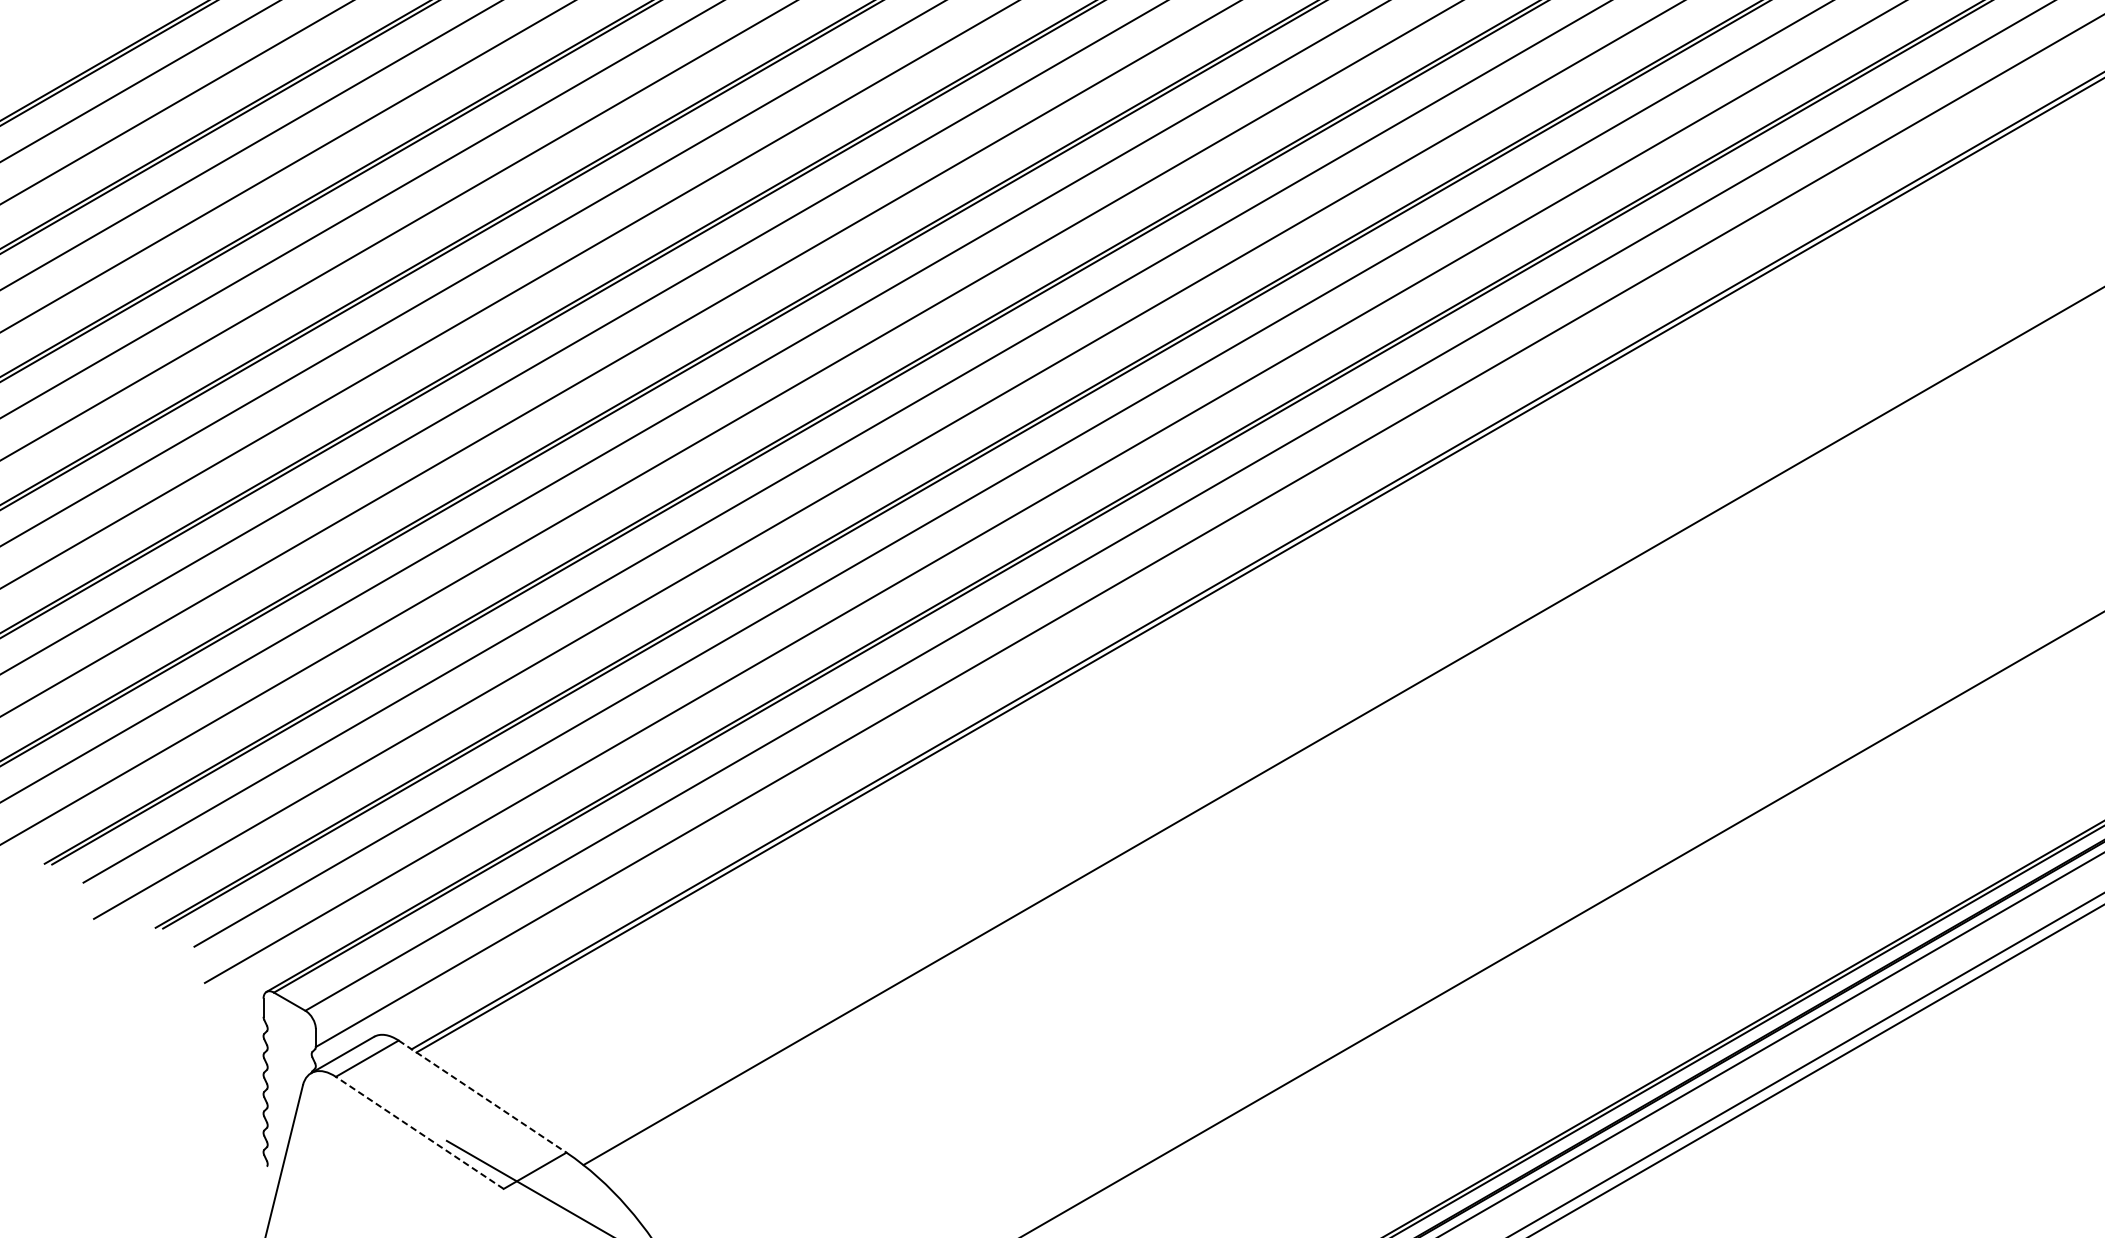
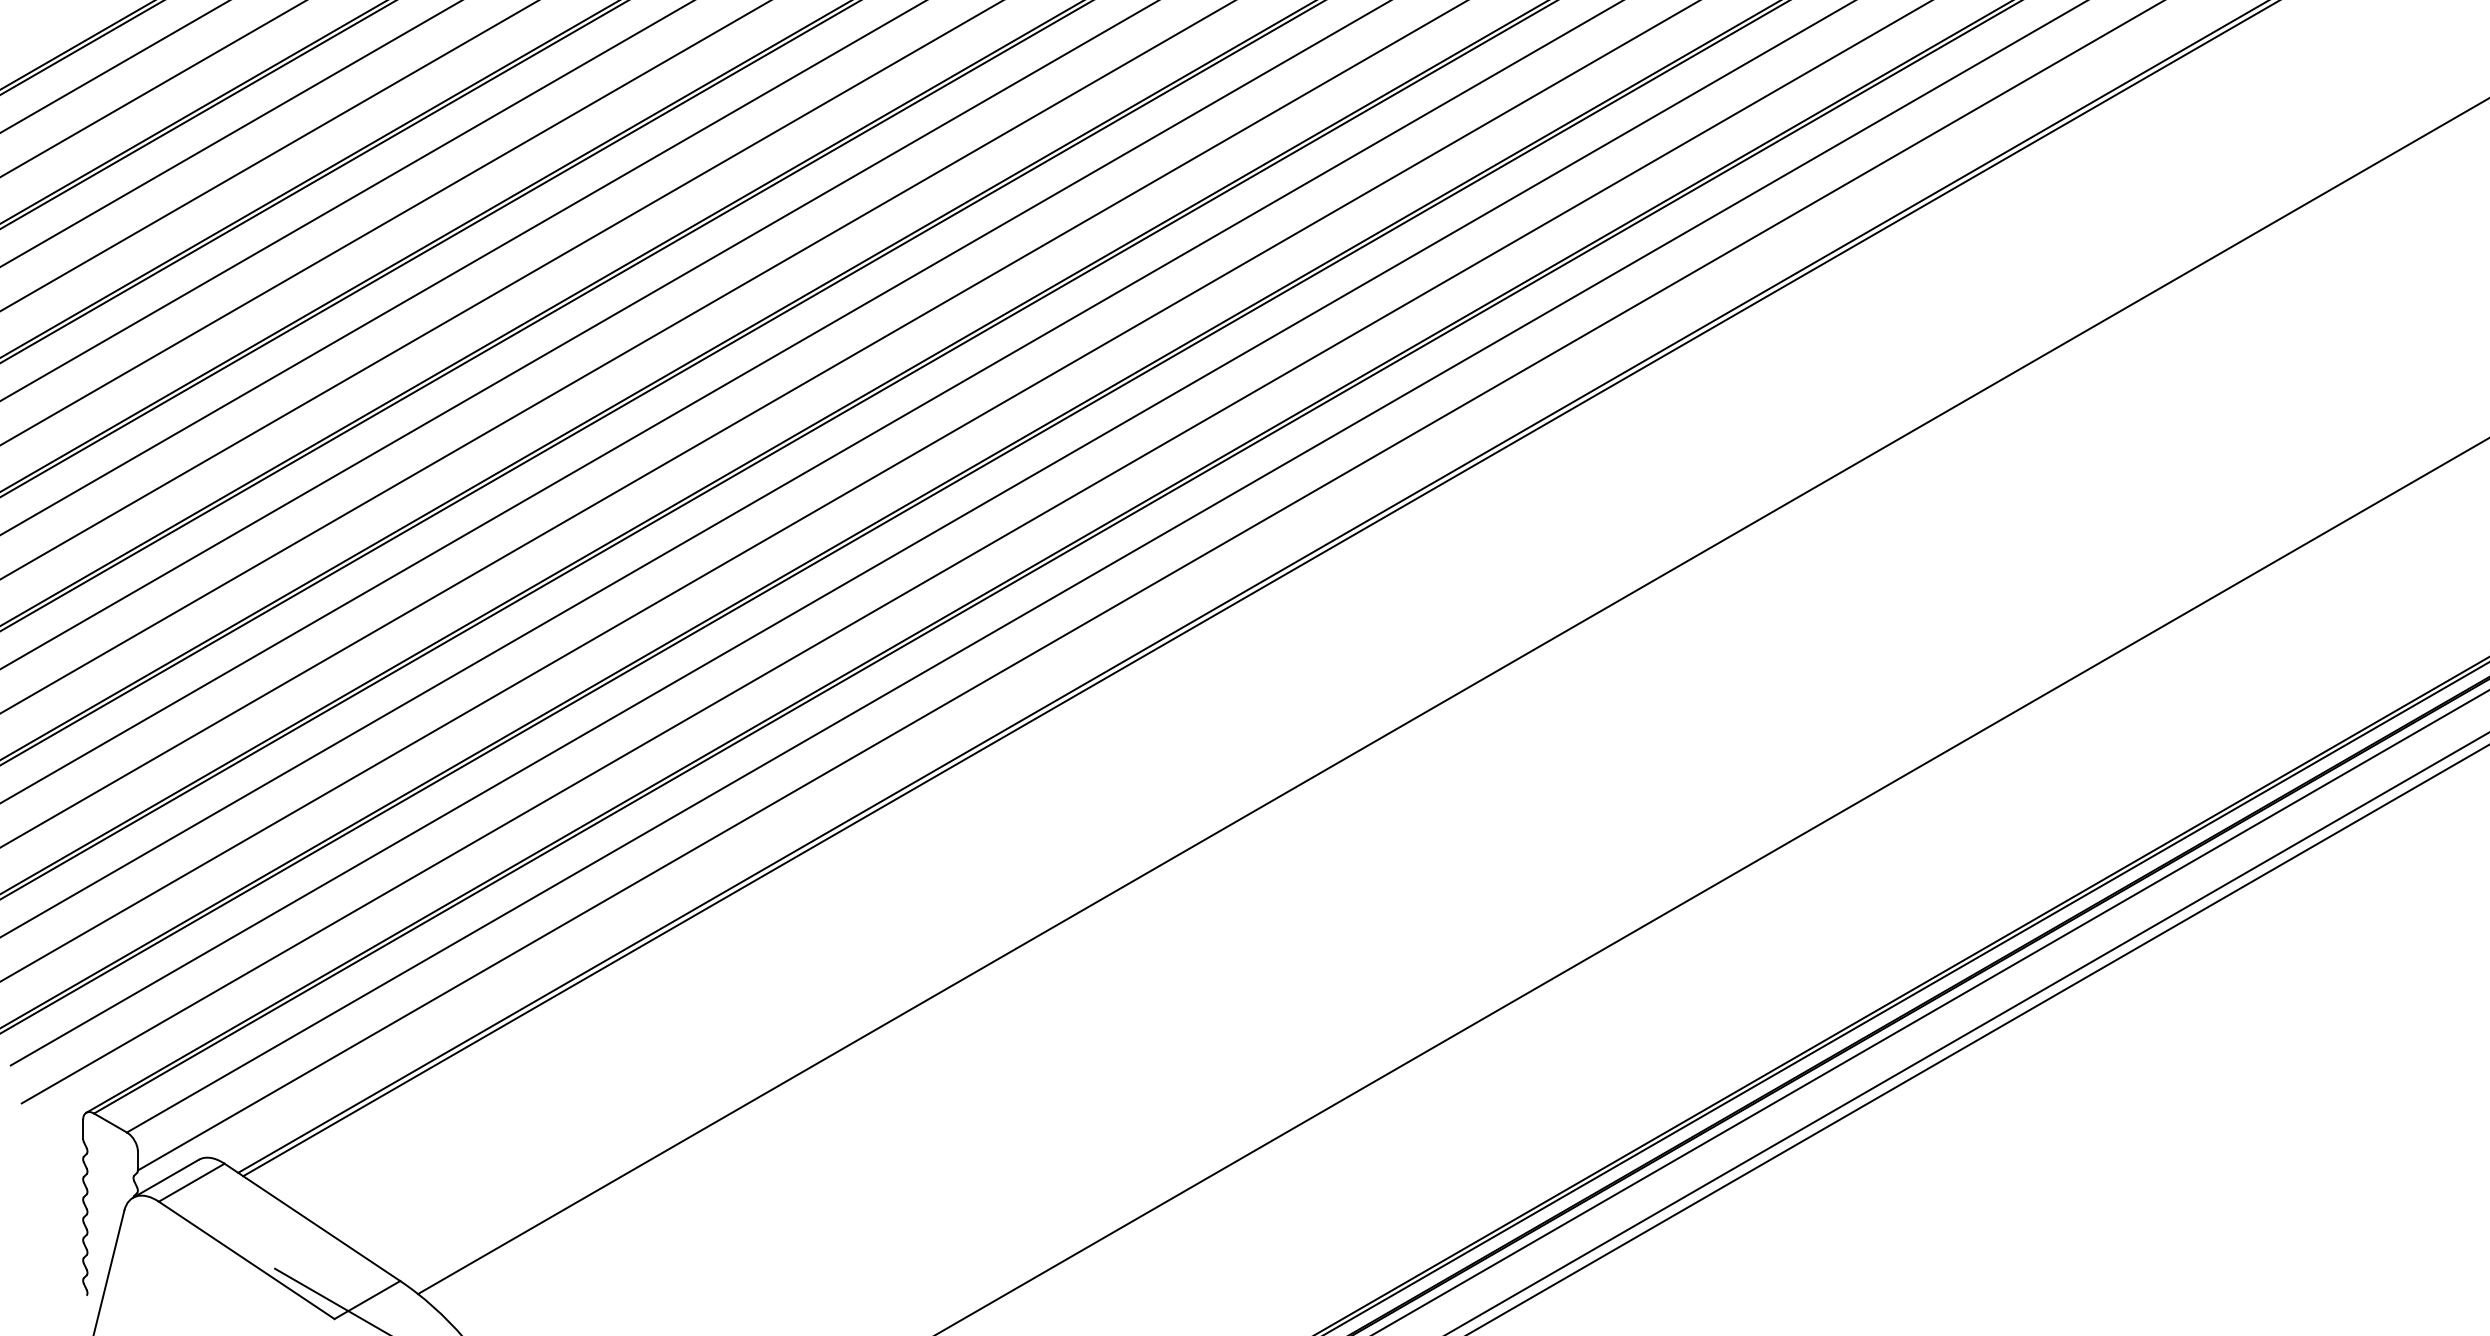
line: (482, 1096) -> (312, 1222), dashed -> solid
line: (419, 1133) -> (246, 1260), dashed -> solid

